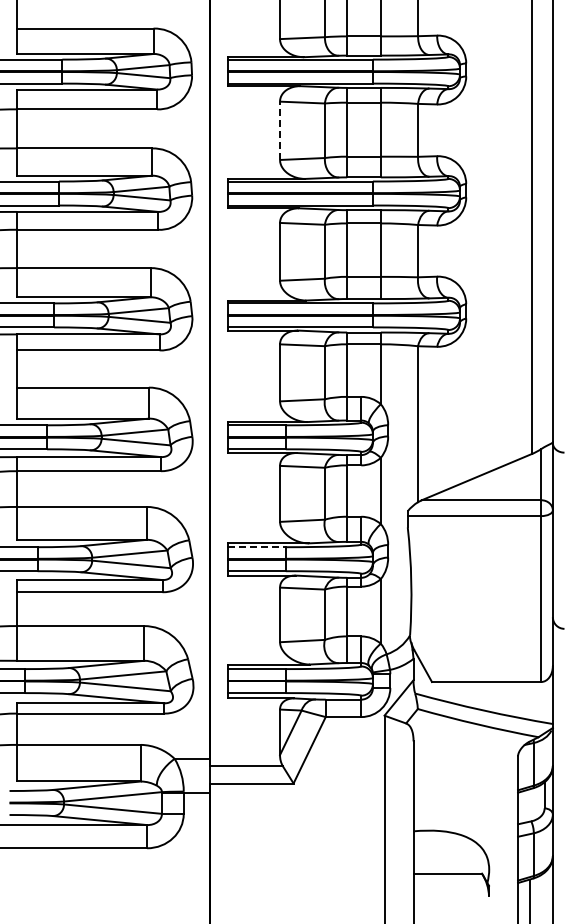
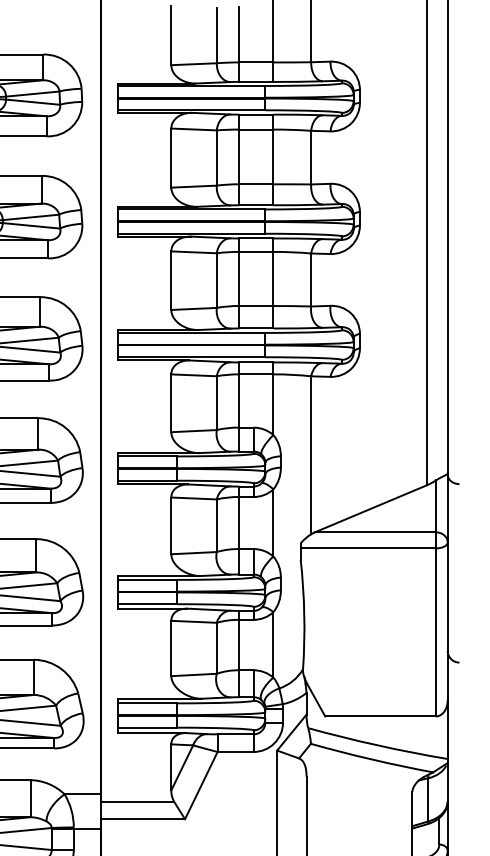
line: (280, 130) -> (171, 157), dashed -> solid
line: (257, 547) -> (148, 580), dashed -> solid

